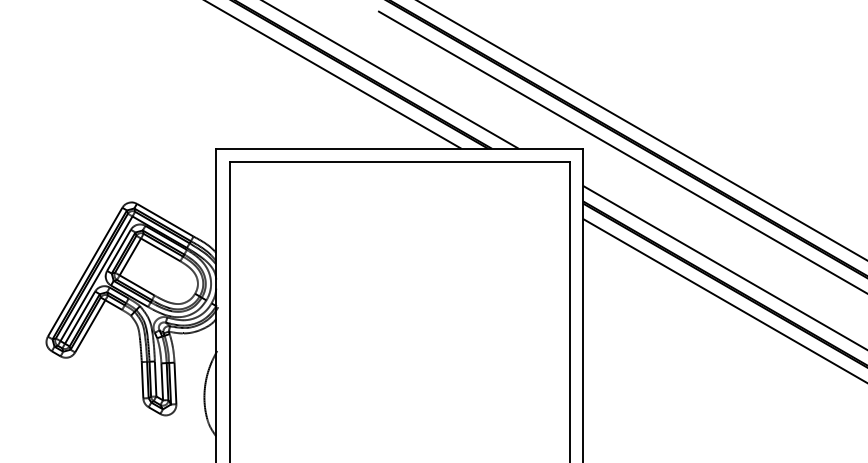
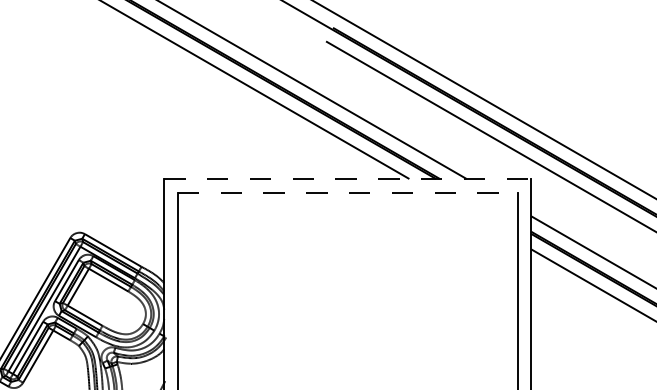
line: (399, 148) -> (347, 178), solid -> dashed
line: (399, 162) -> (347, 192), solid -> dashed

